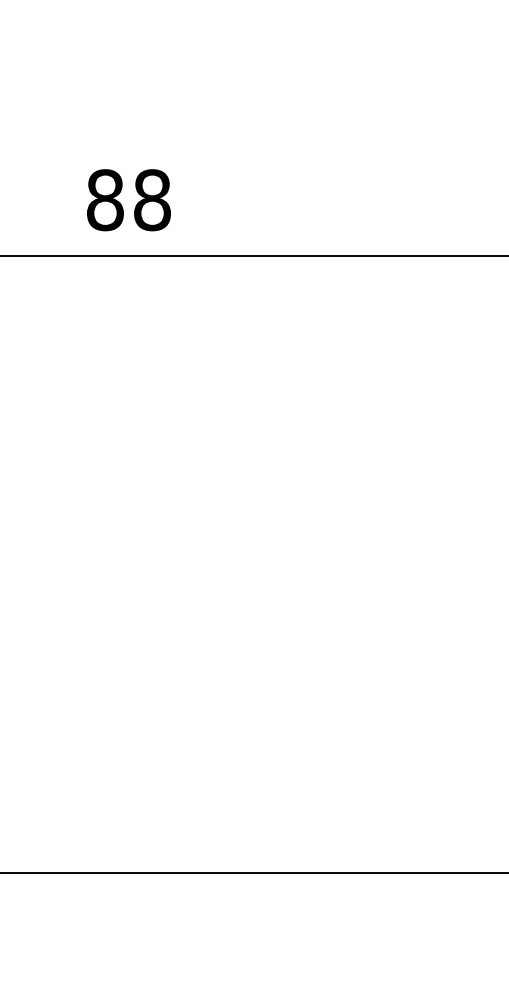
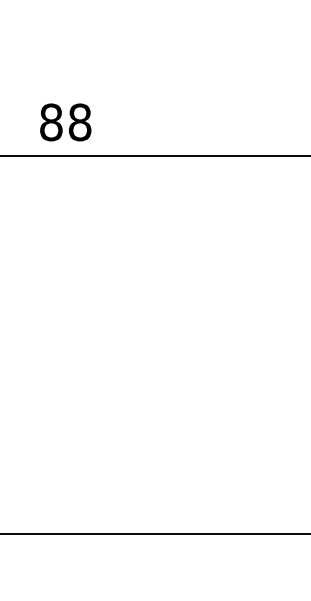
text: (128, 200) -> (65, 122), moved

